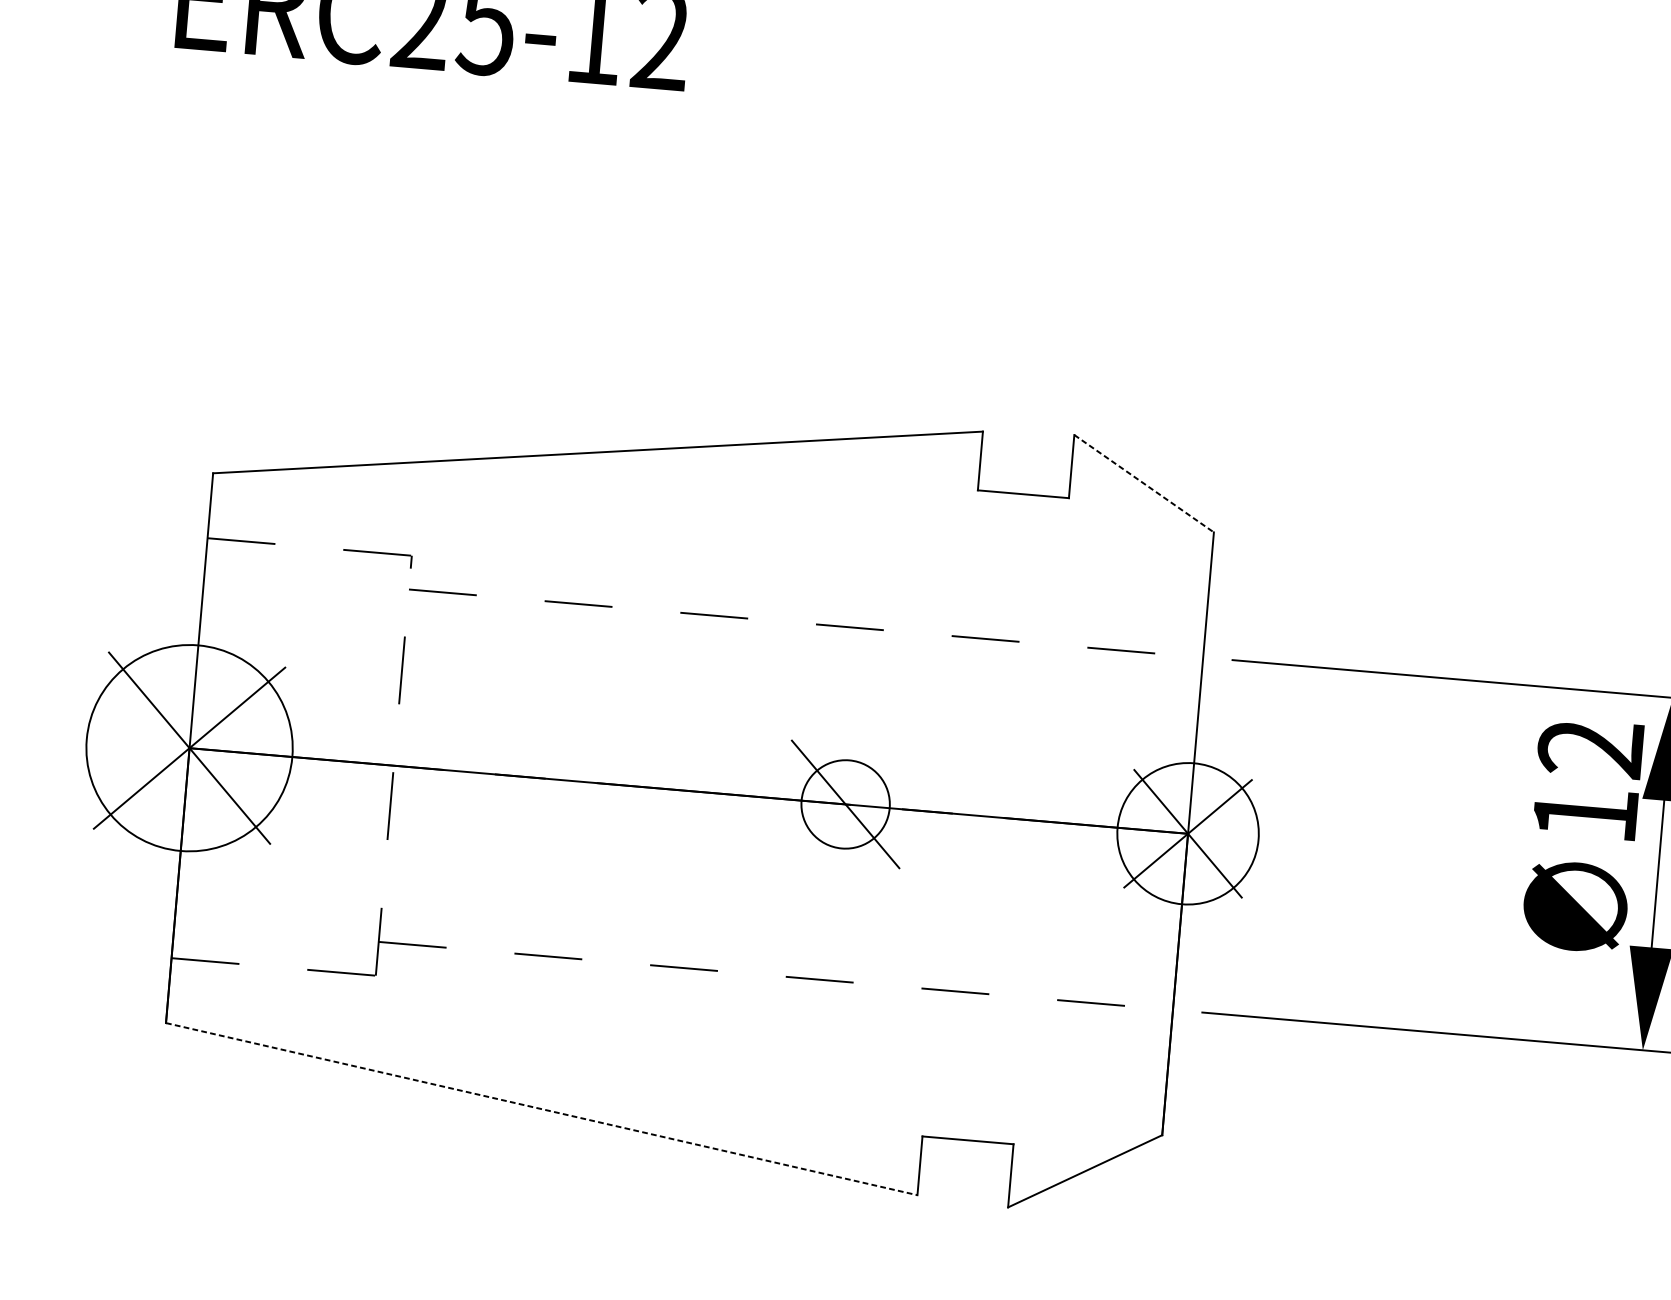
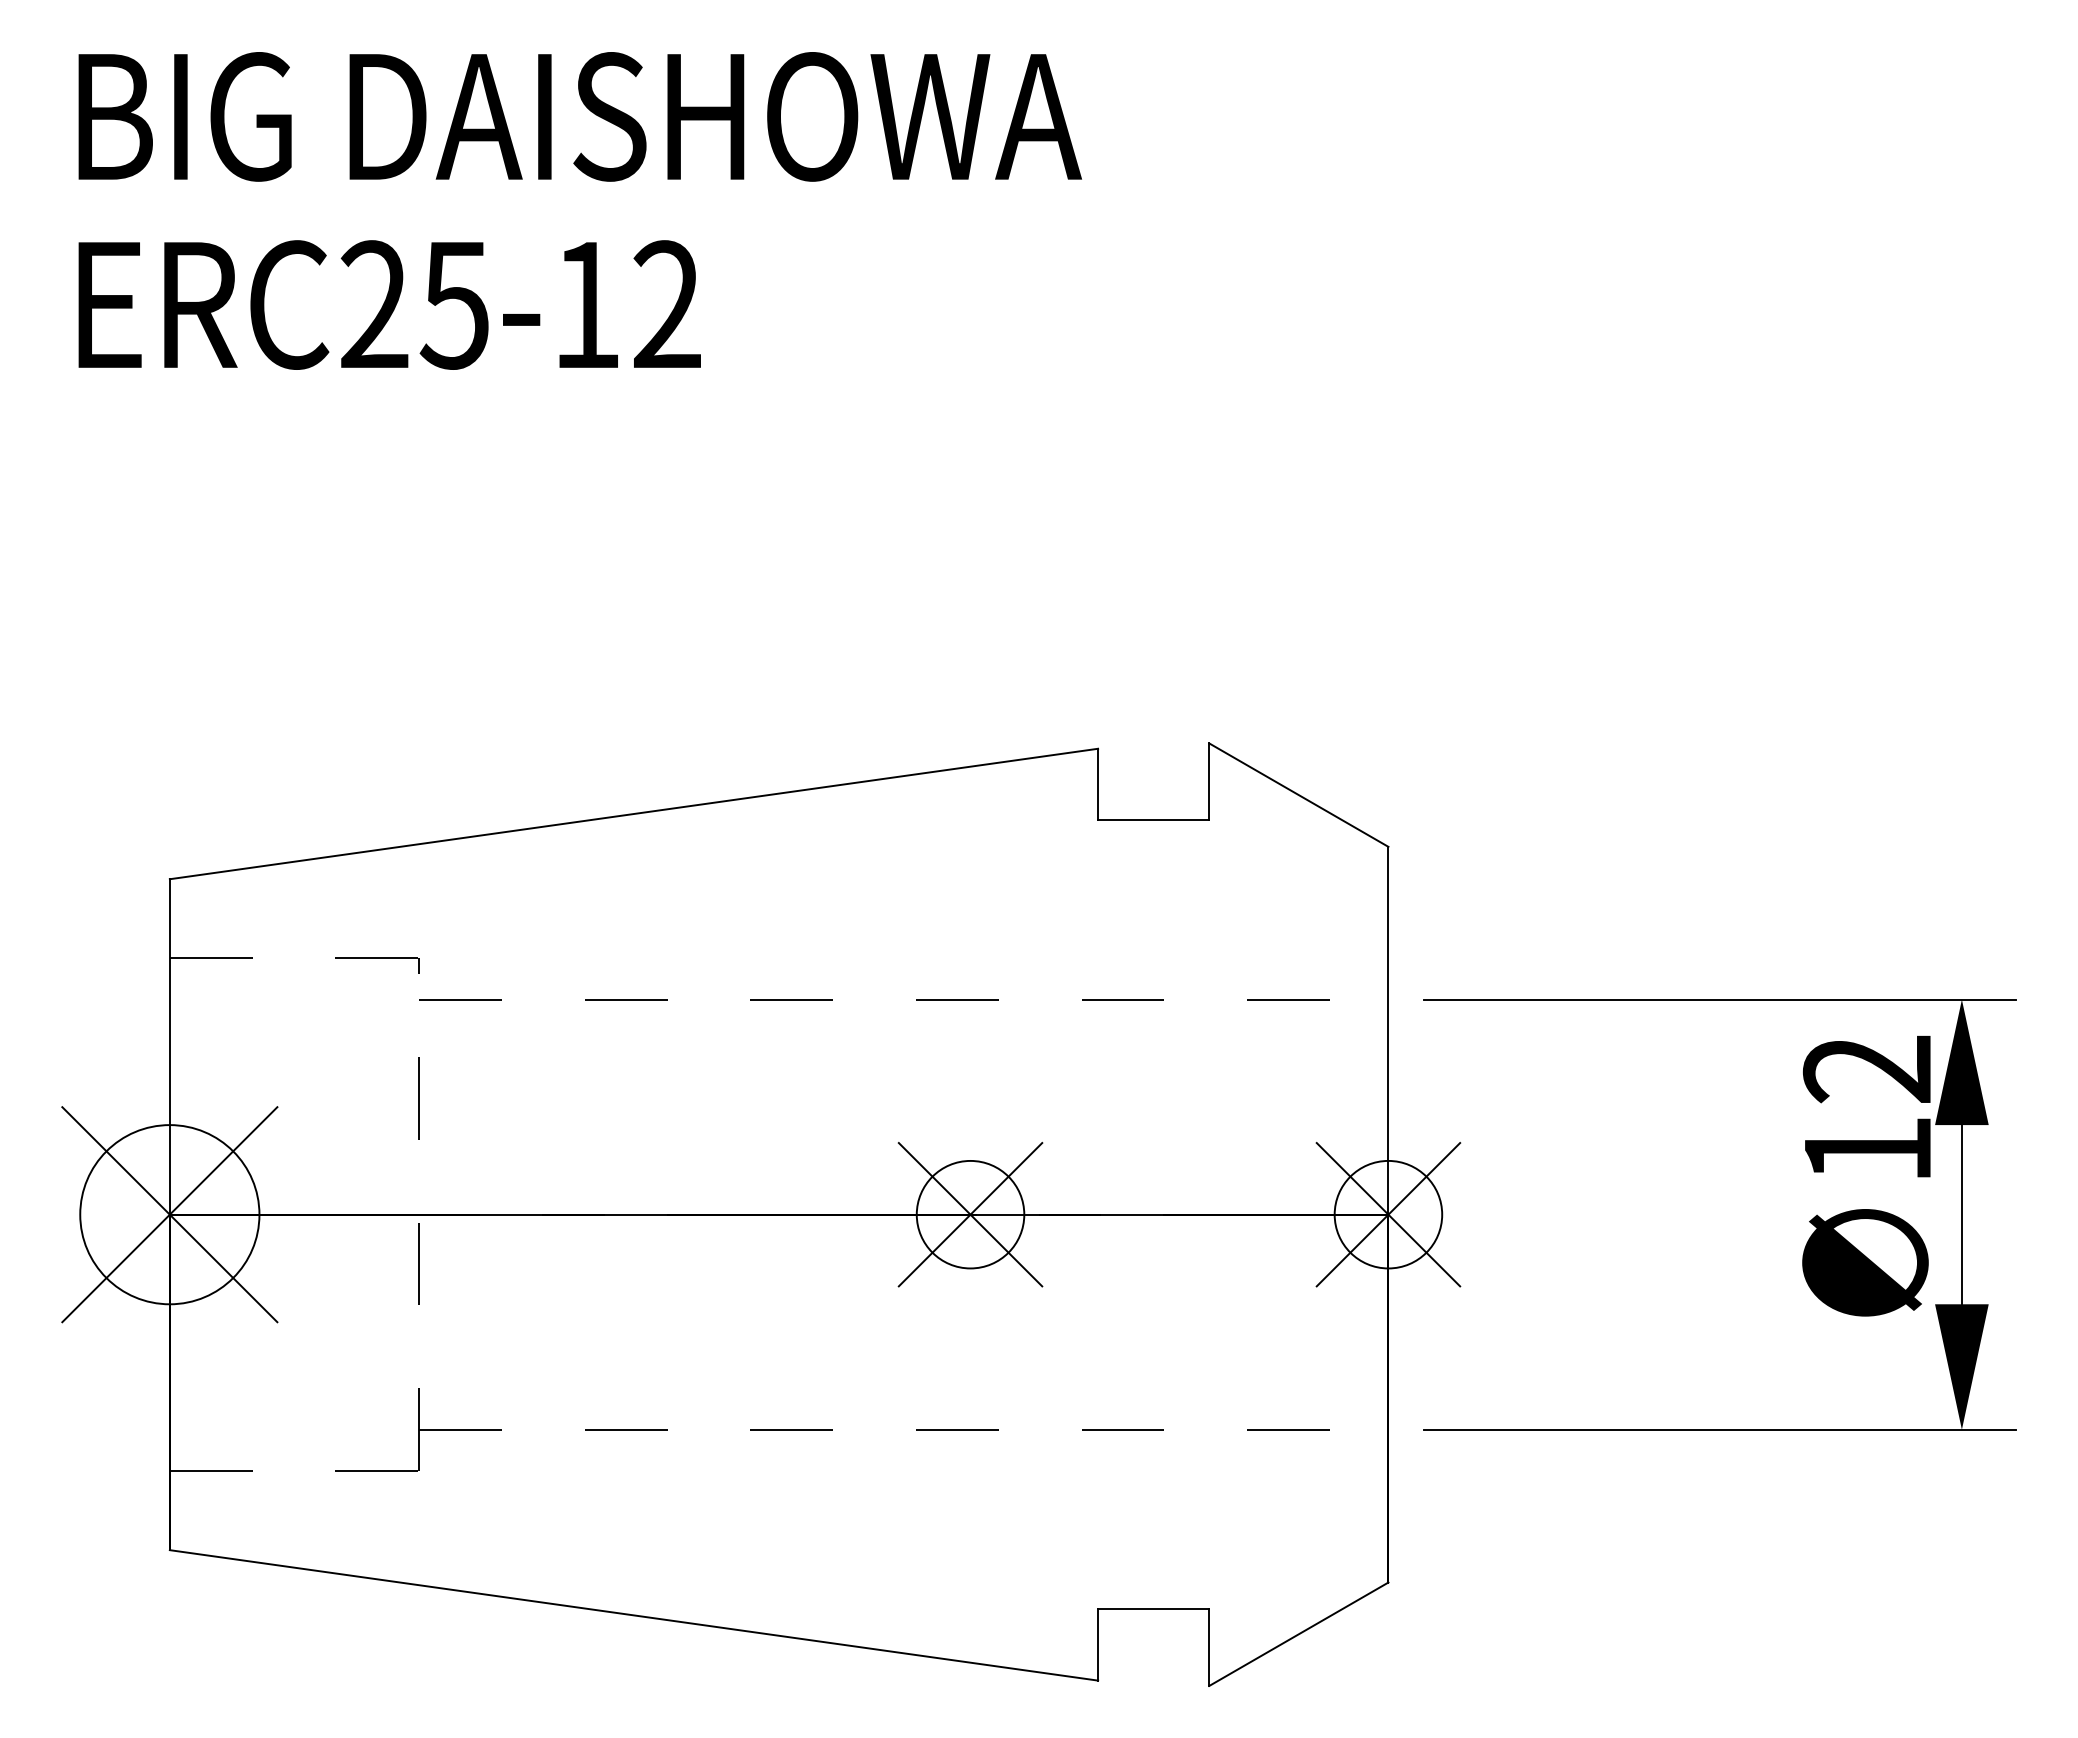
line: (1144, 484) -> (1299, 795), dashed -> solid
circle: (189, 748) -> (169, 1214), size x0.71
line: (845, 804) -> (970, 1214), added
circle: (1188, 833) -> (1388, 1214), size x0.62
line: (541, 1109) -> (633, 1615), dashed -> solid

